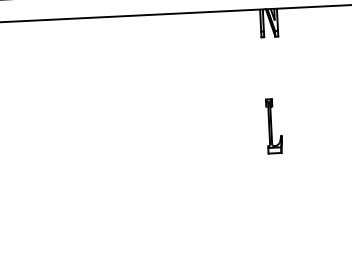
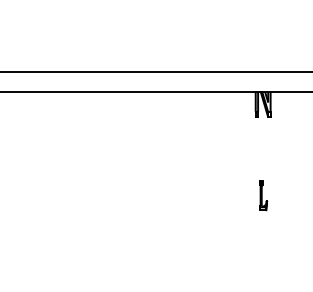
part: (274, 125) -> (263, 195), size x0.6

